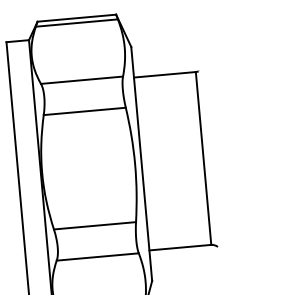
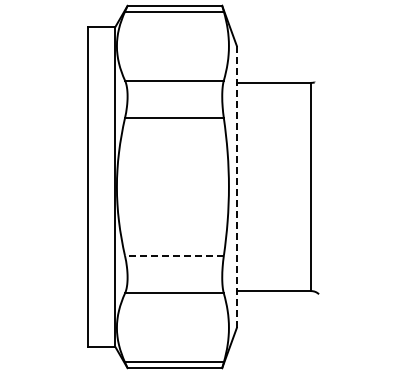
line: (141, 164) -> (236, 187), solid -> dashed
line: (94, 225) -> (173, 255), solid -> dashed

